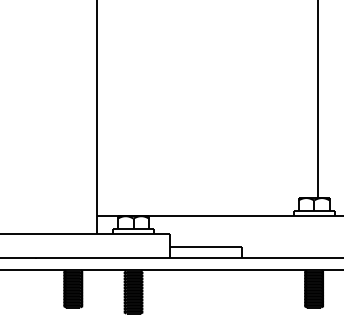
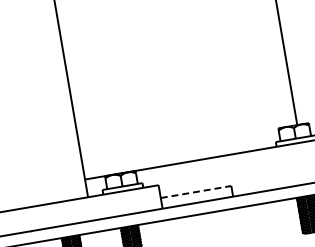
line: (206, 247) -> (196, 191), solid -> dashed

